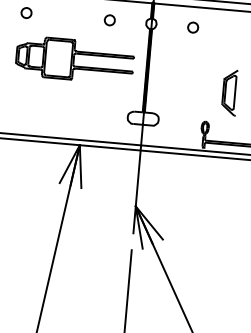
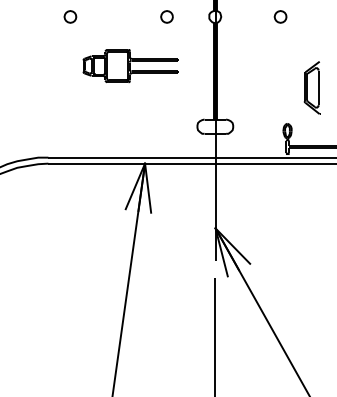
part: (193, 27) -> (280, 16), moved
part: (74, 59) -> (130, 65), size x0.7

